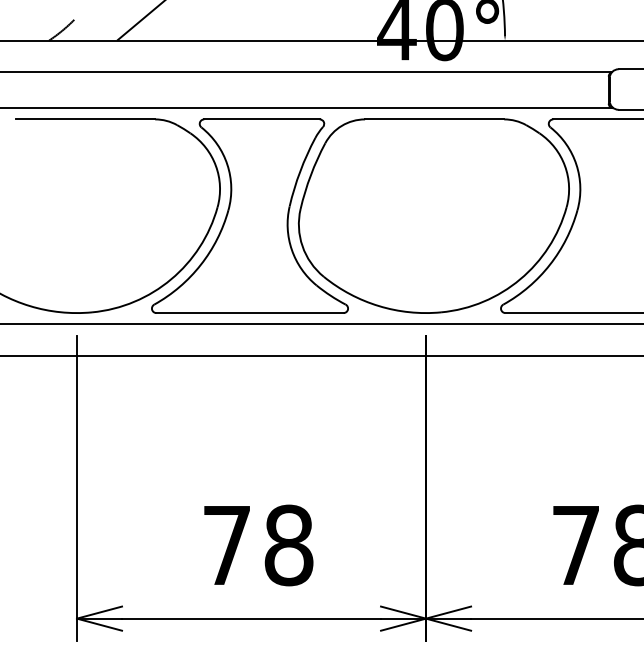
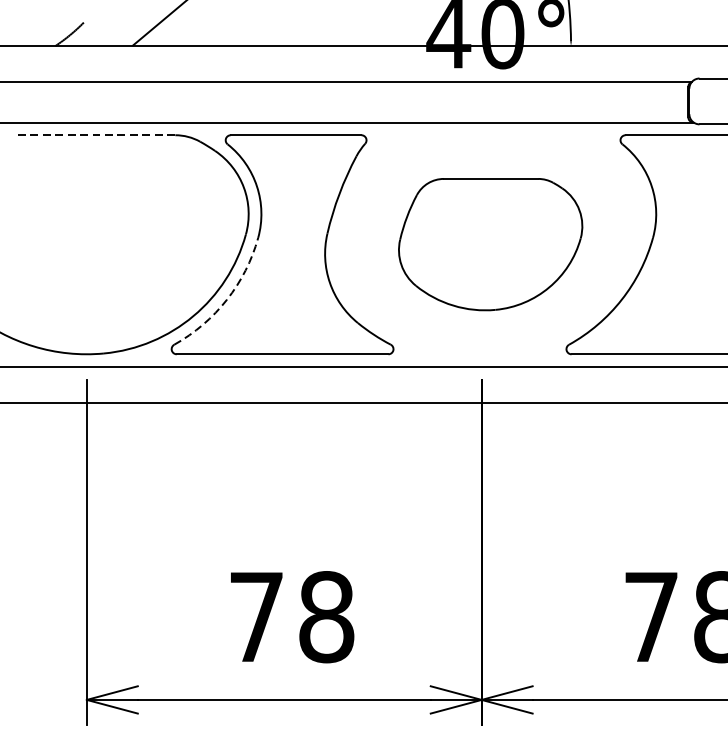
line: (85, 119) -> (96, 135), solid -> dashed
part: (433, 215) -> (490, 243), size x0.6
arc: (200, 264) -> (226, 299), solid -> dashed

